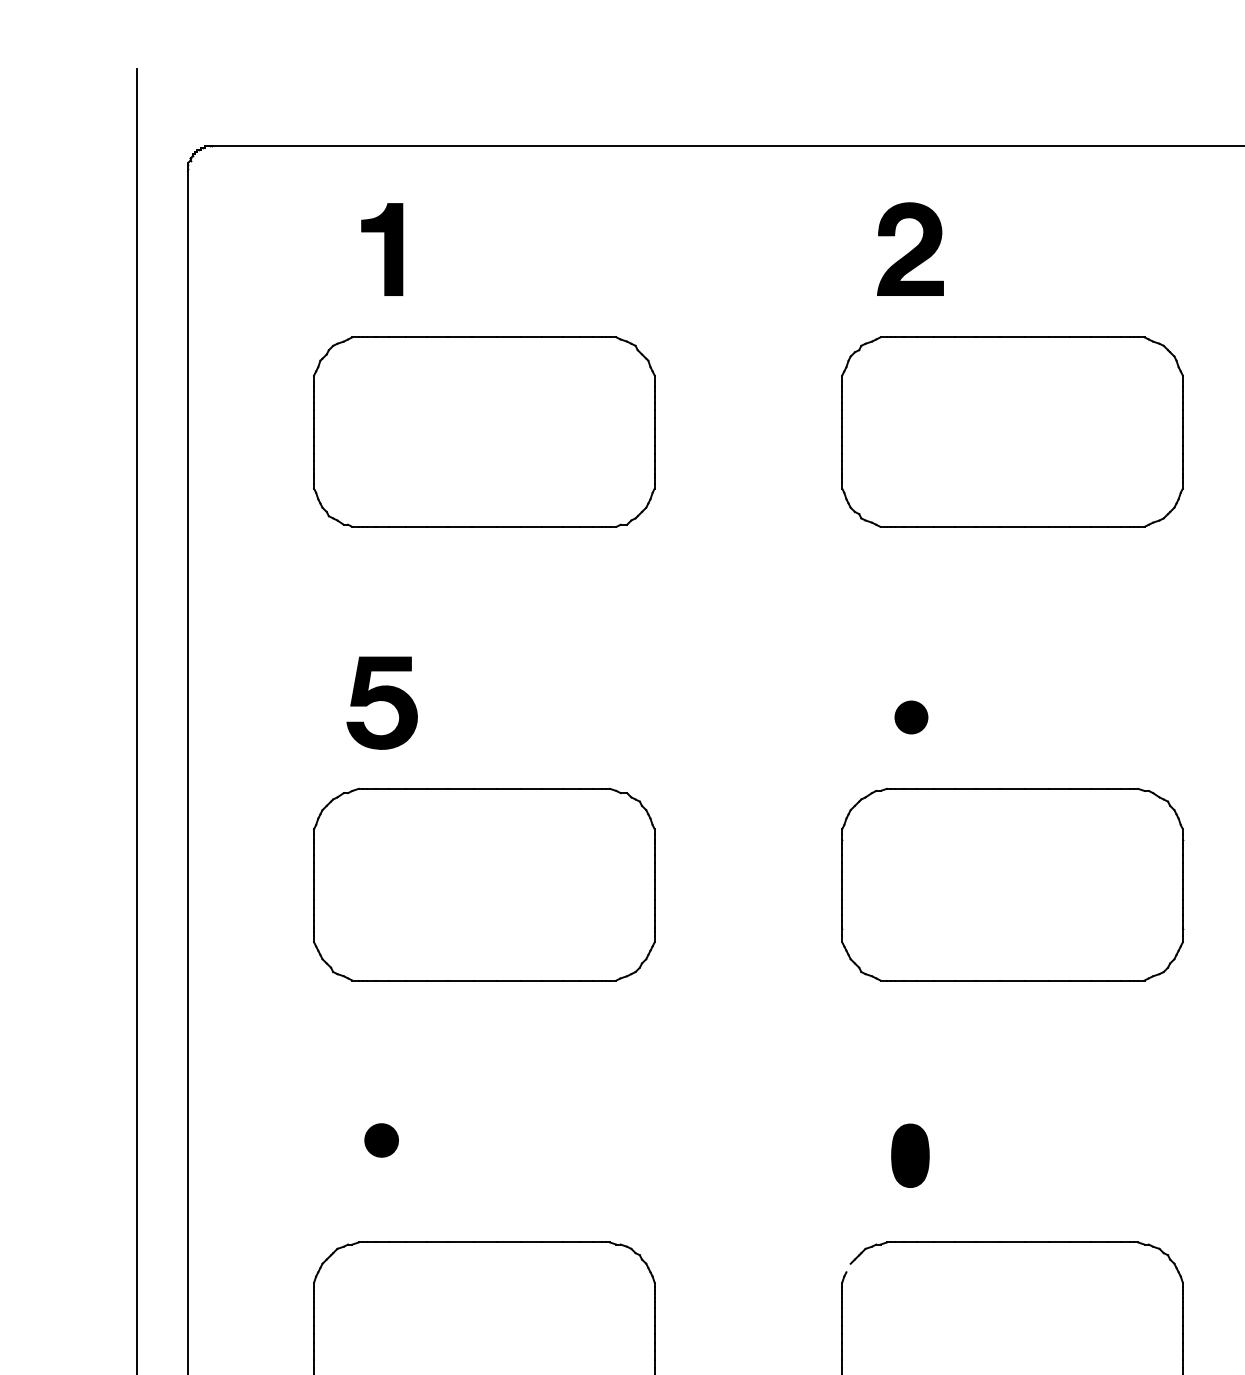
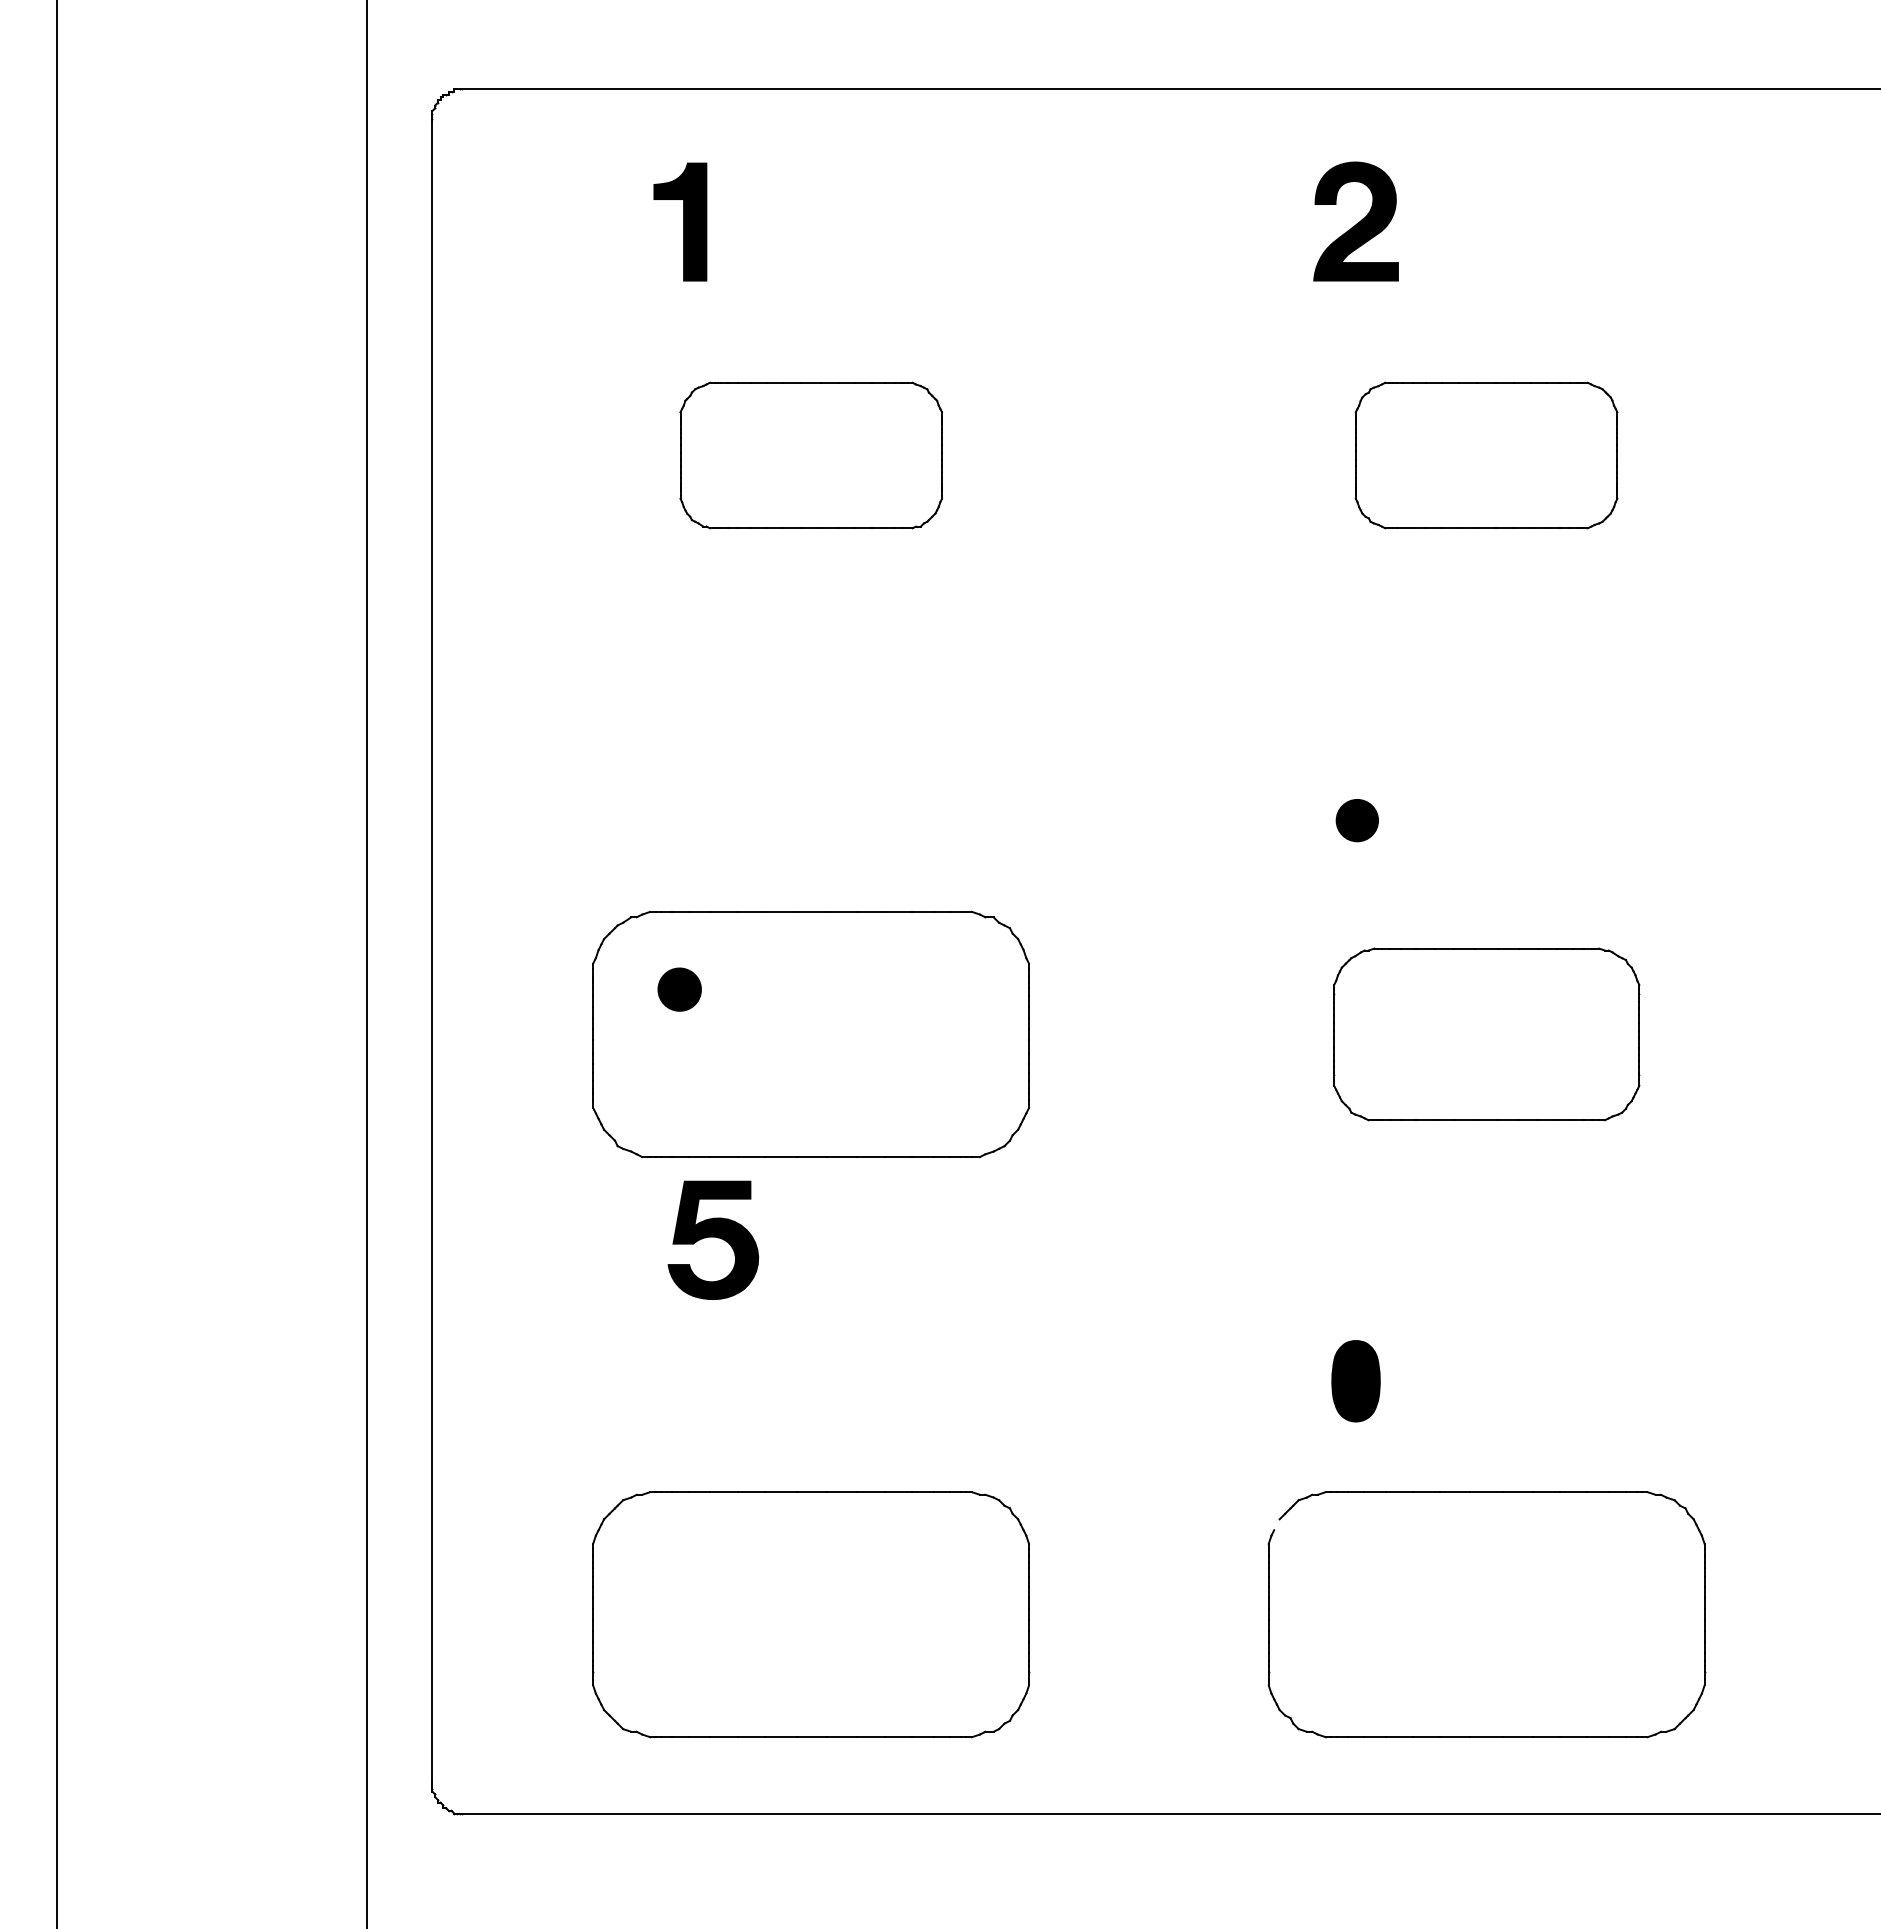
part: (484, 432) -> (811, 455), size x0.6
part: (1012, 432) -> (1486, 455), size x0.6
part: (382, 702) -> (713, 1239), moved
part: (1012, 884) -> (1486, 1034), size x0.7
part: (381, 1140) -> (679, 989), moved

